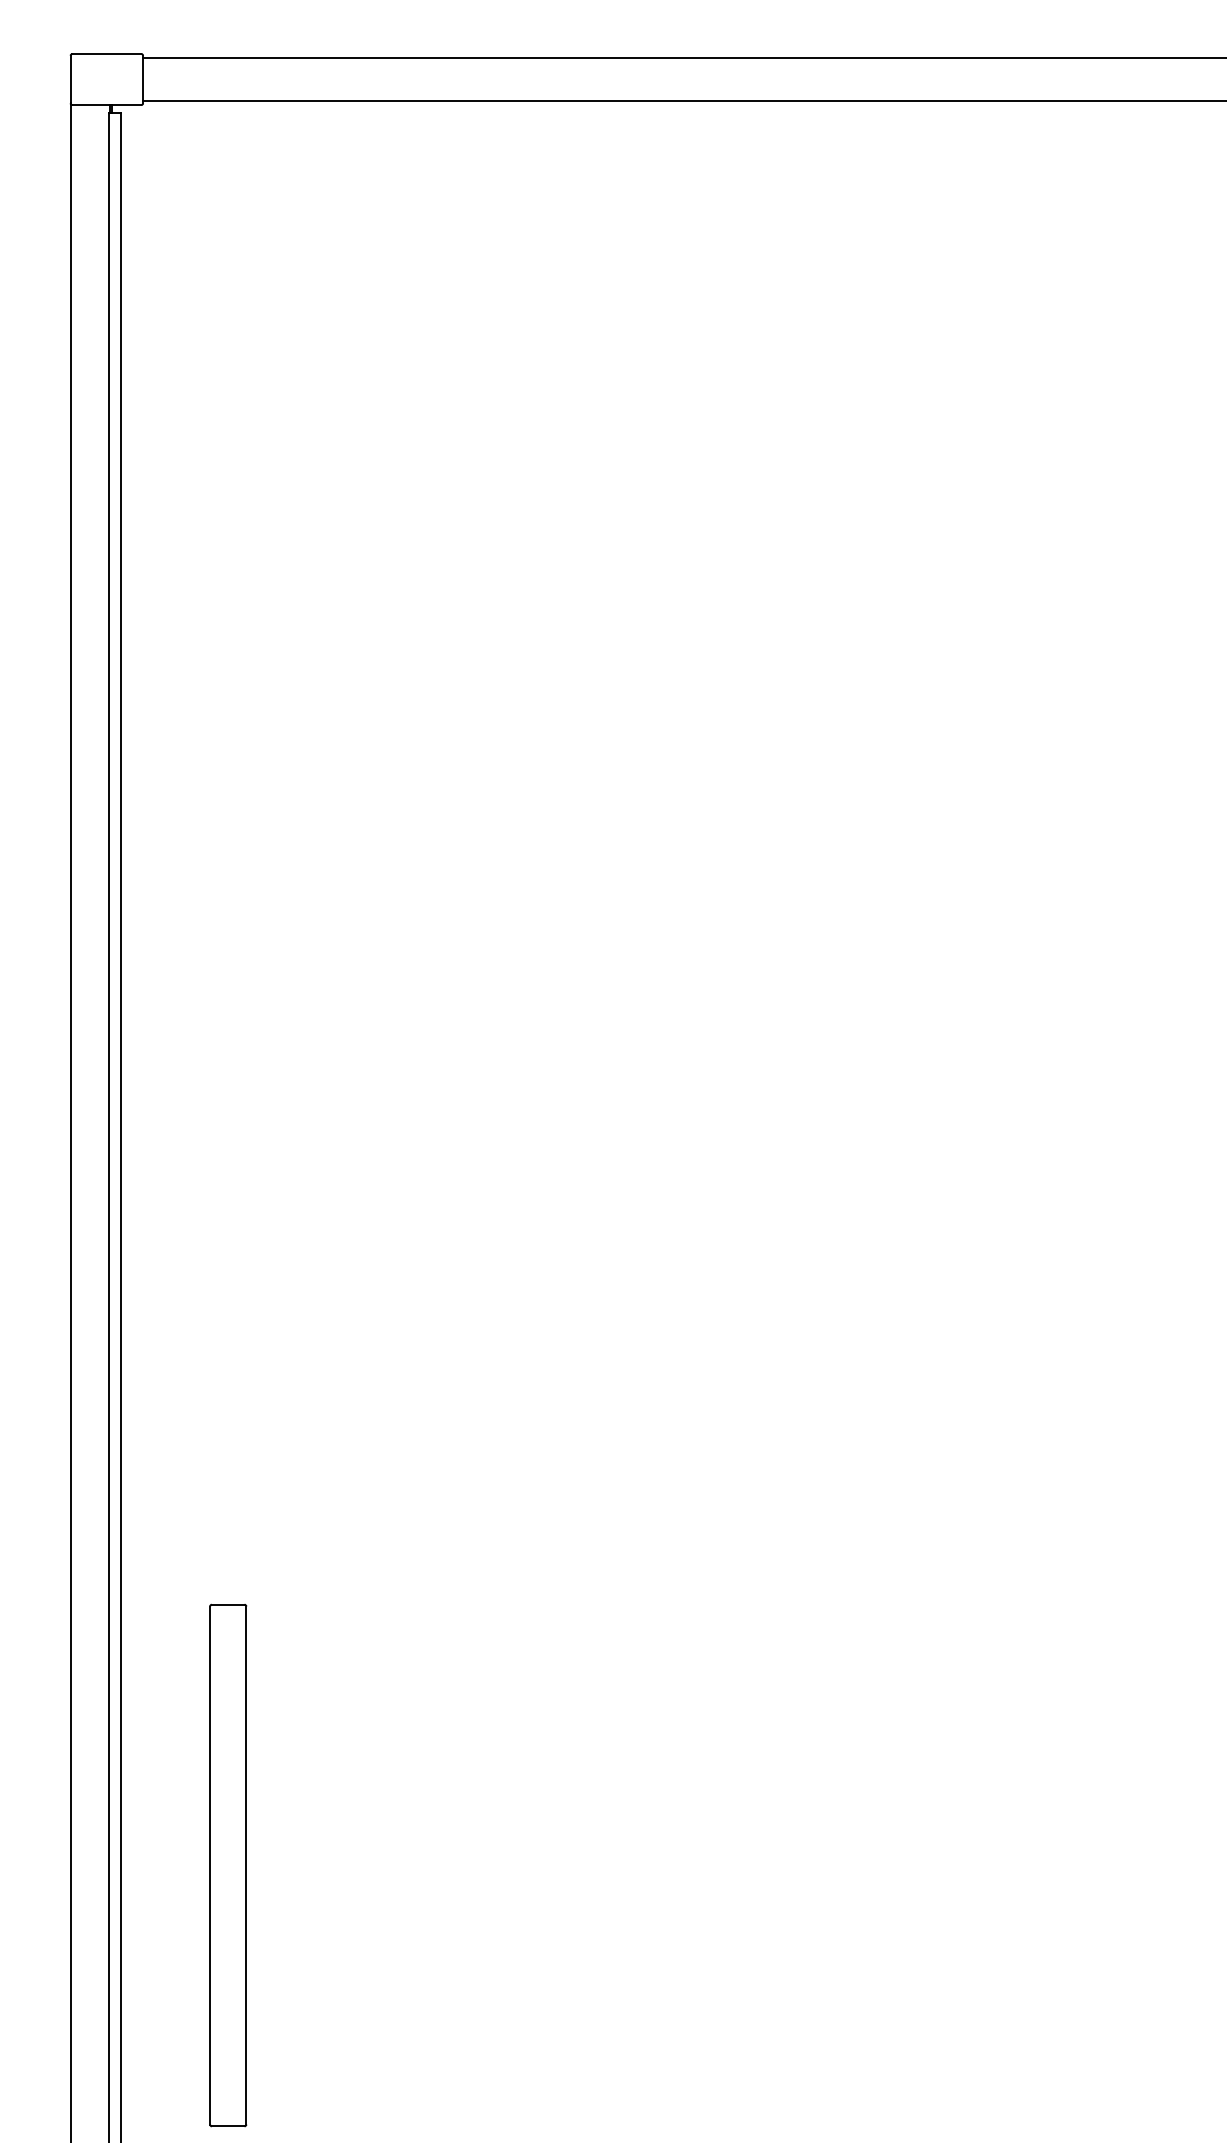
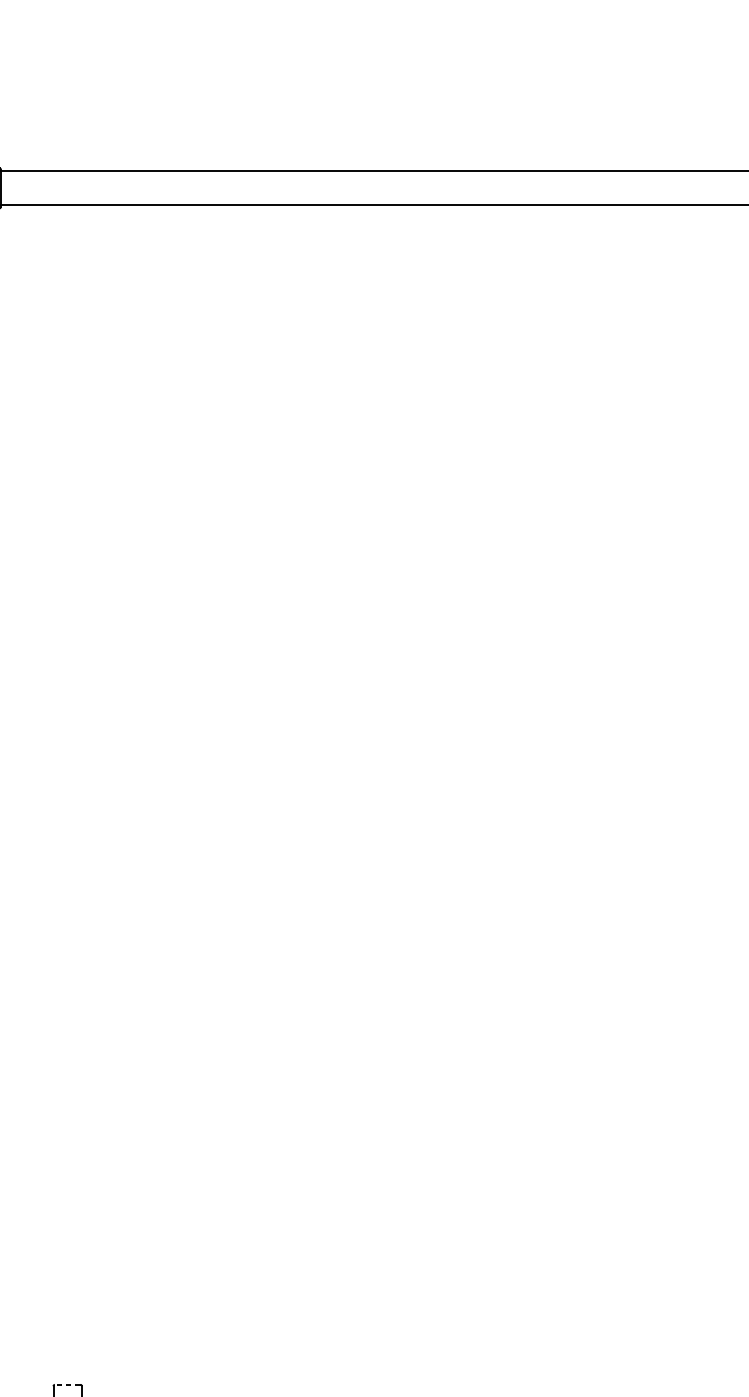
line: (227, 1604) -> (67, 1384), solid -> dashed

